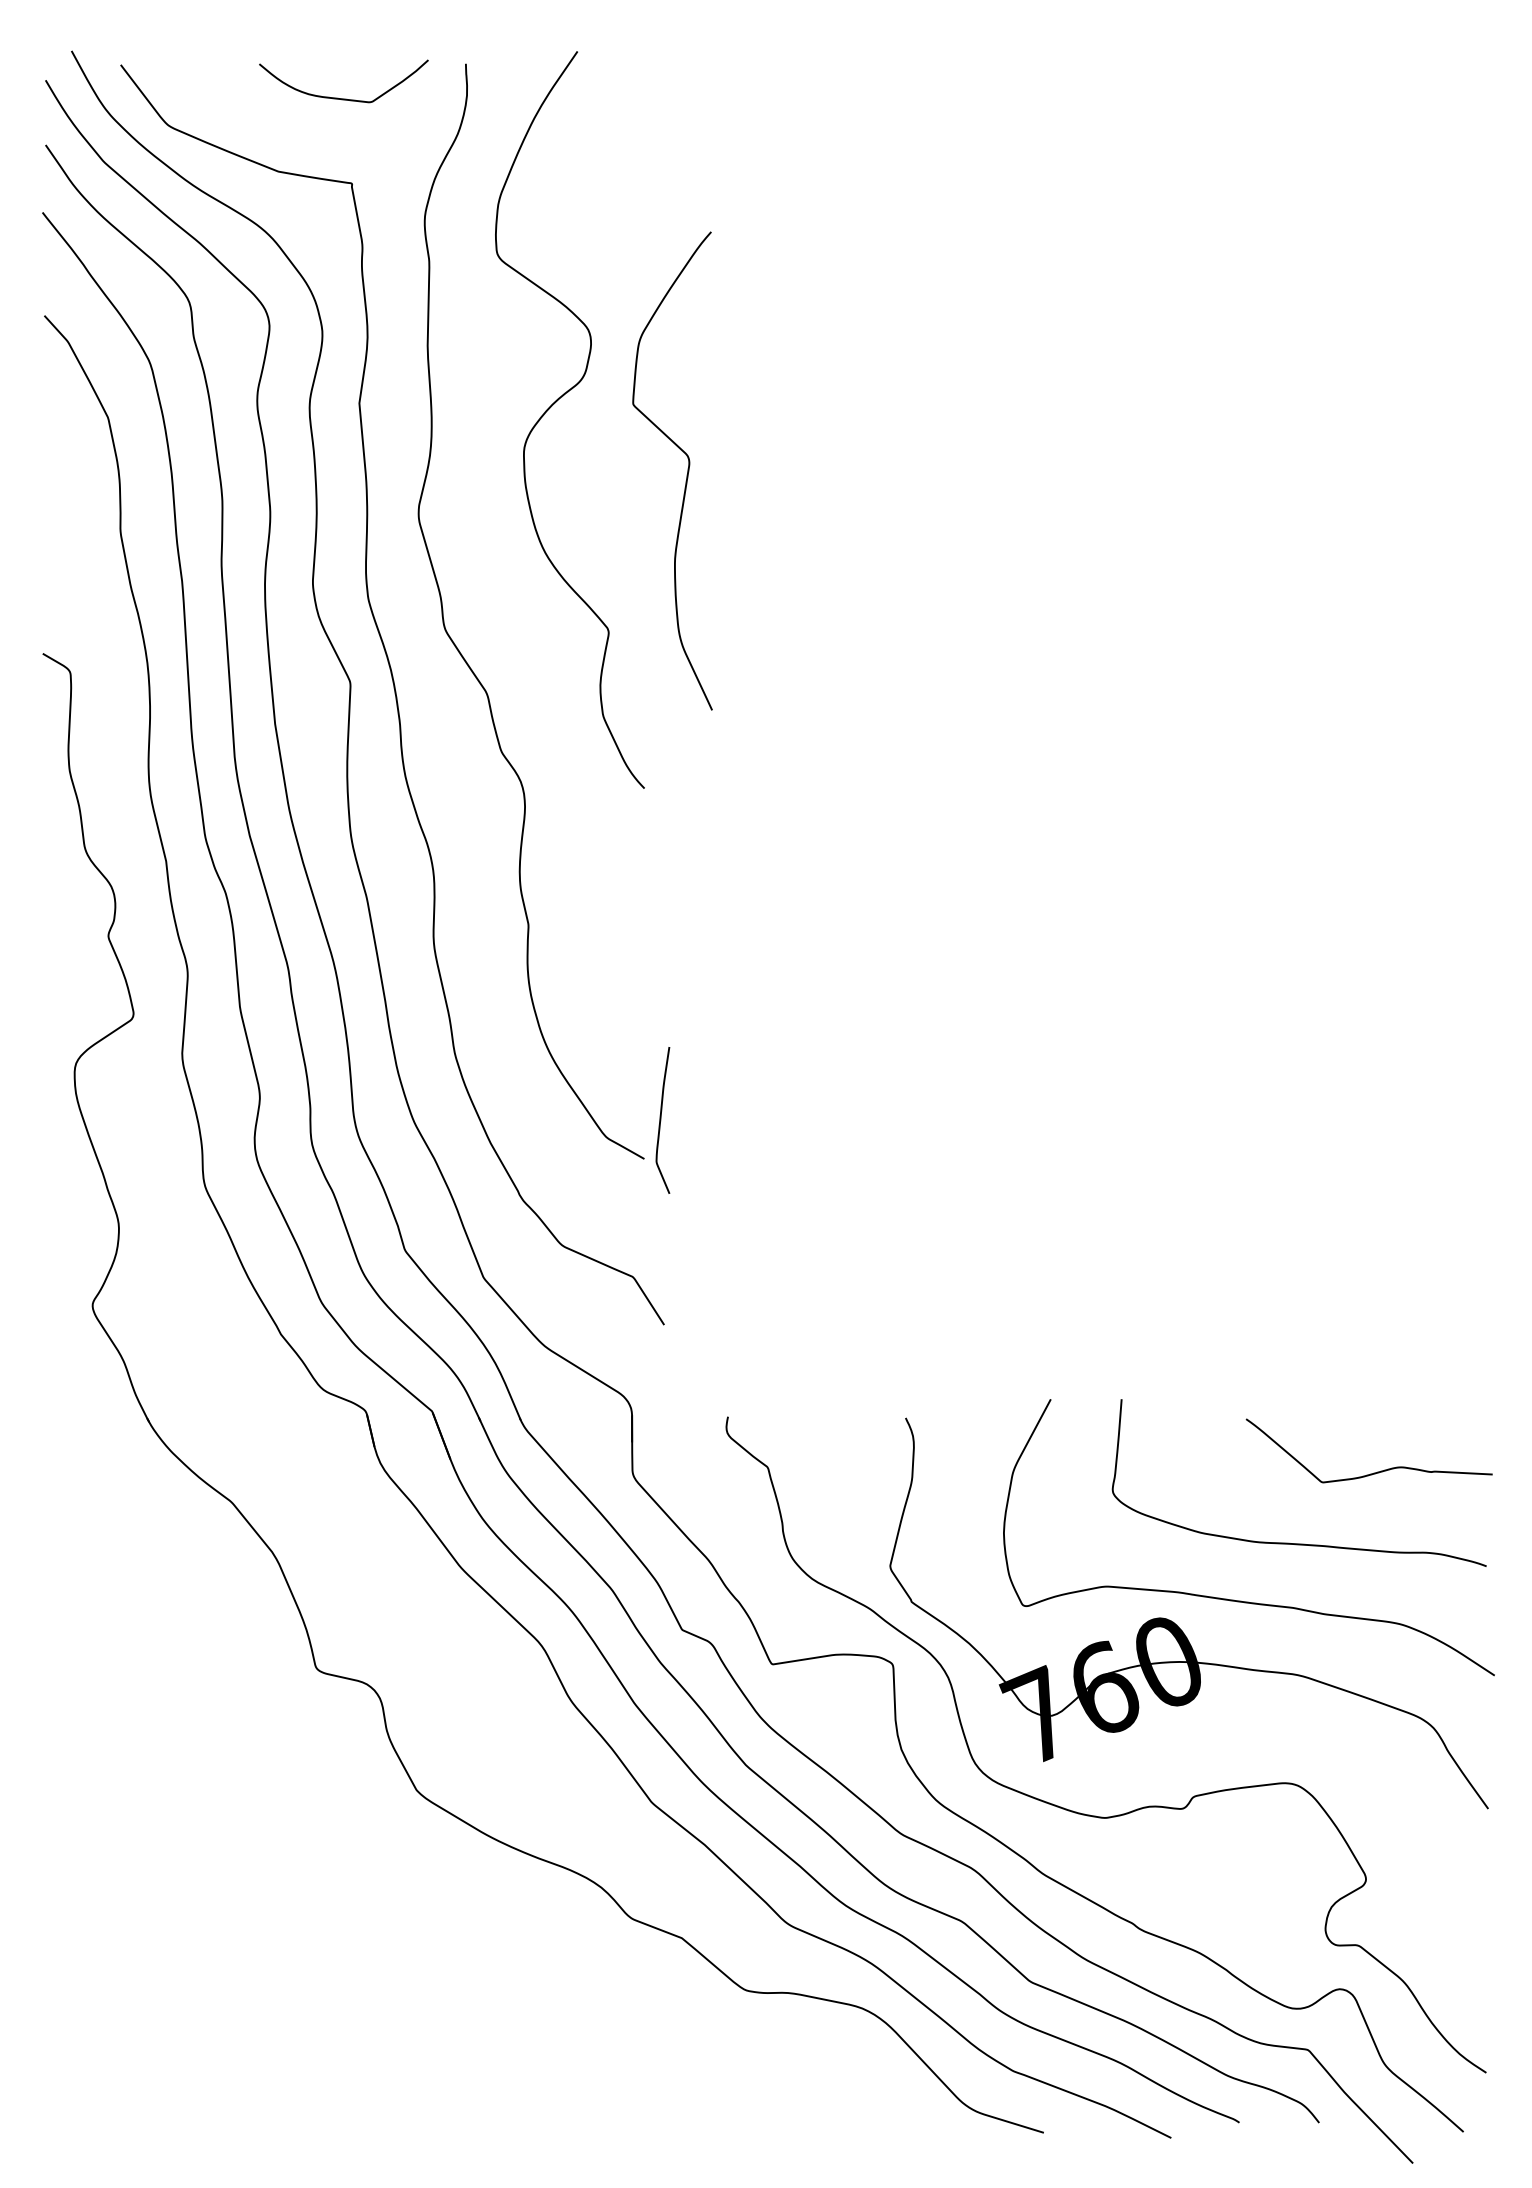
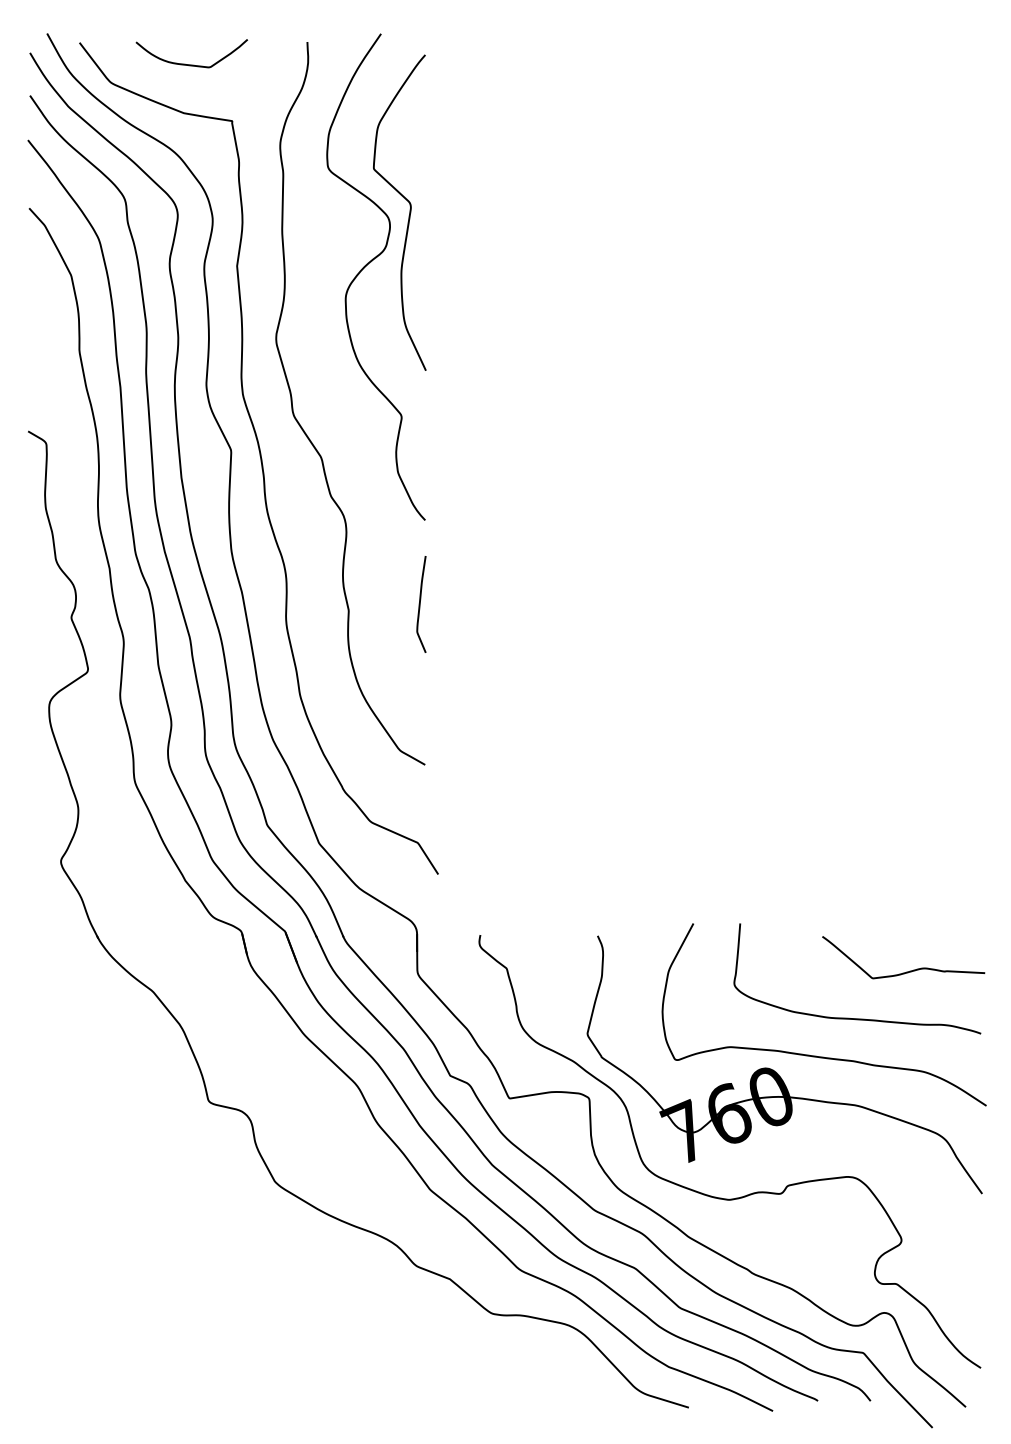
curve: (343, 97) -> (191, 64), moved
curve: (685, 475) -> (408, 215), moved
curve: (661, 1120) -> (420, 604), moved

